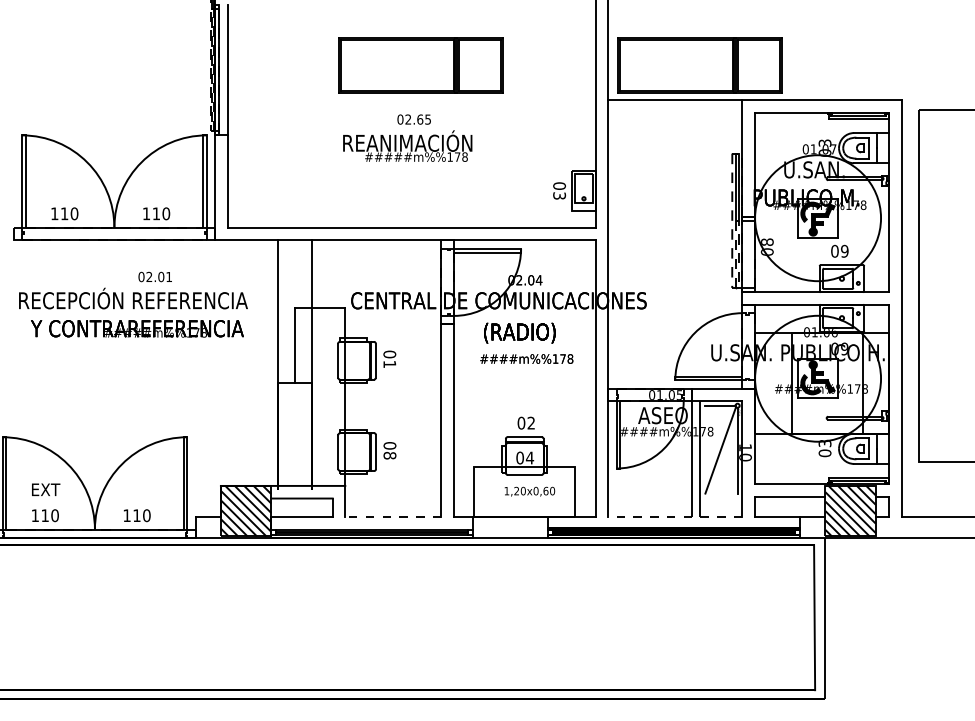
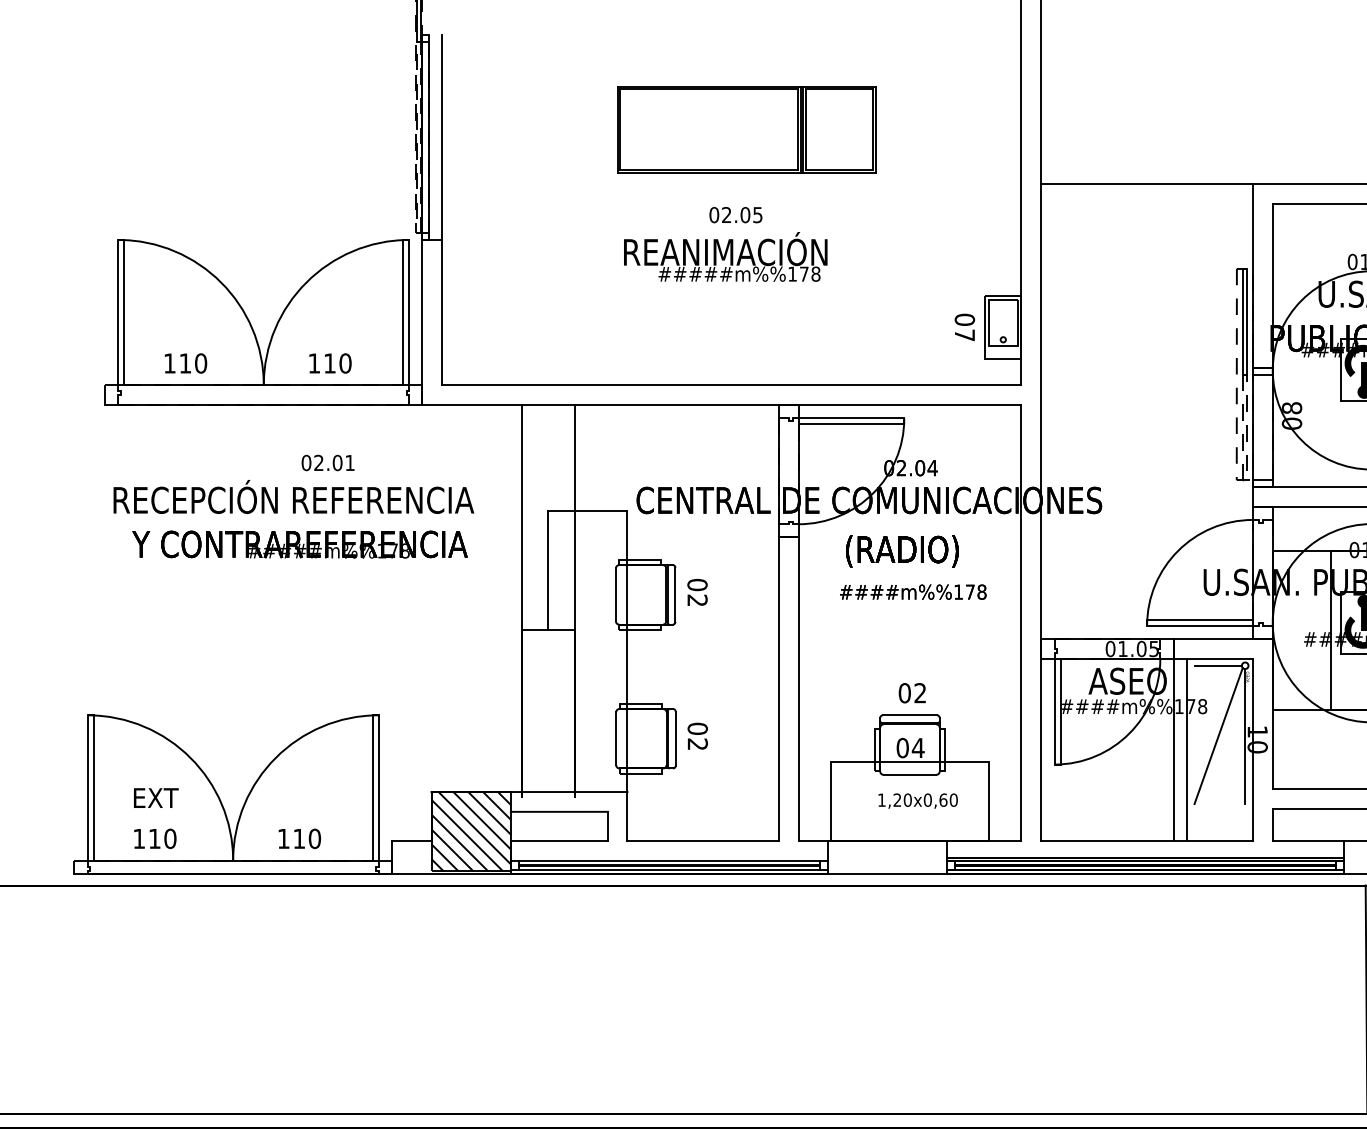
part: (699, 65) -> (1185, 129), removed
text: (420, 119) -> (745, 214), 02.65 -> 02.05
text: (559, 195) -> (964, 334), 03 -> 07
text: (389, 363) -> (697, 599), 01 -> 02
text: (389, 455) -> (697, 744), 08 -> 02
line: (392, 517) -> (701, 841), dashed -> solid
line: (674, 517) -> (1145, 841), dashed -> solid

